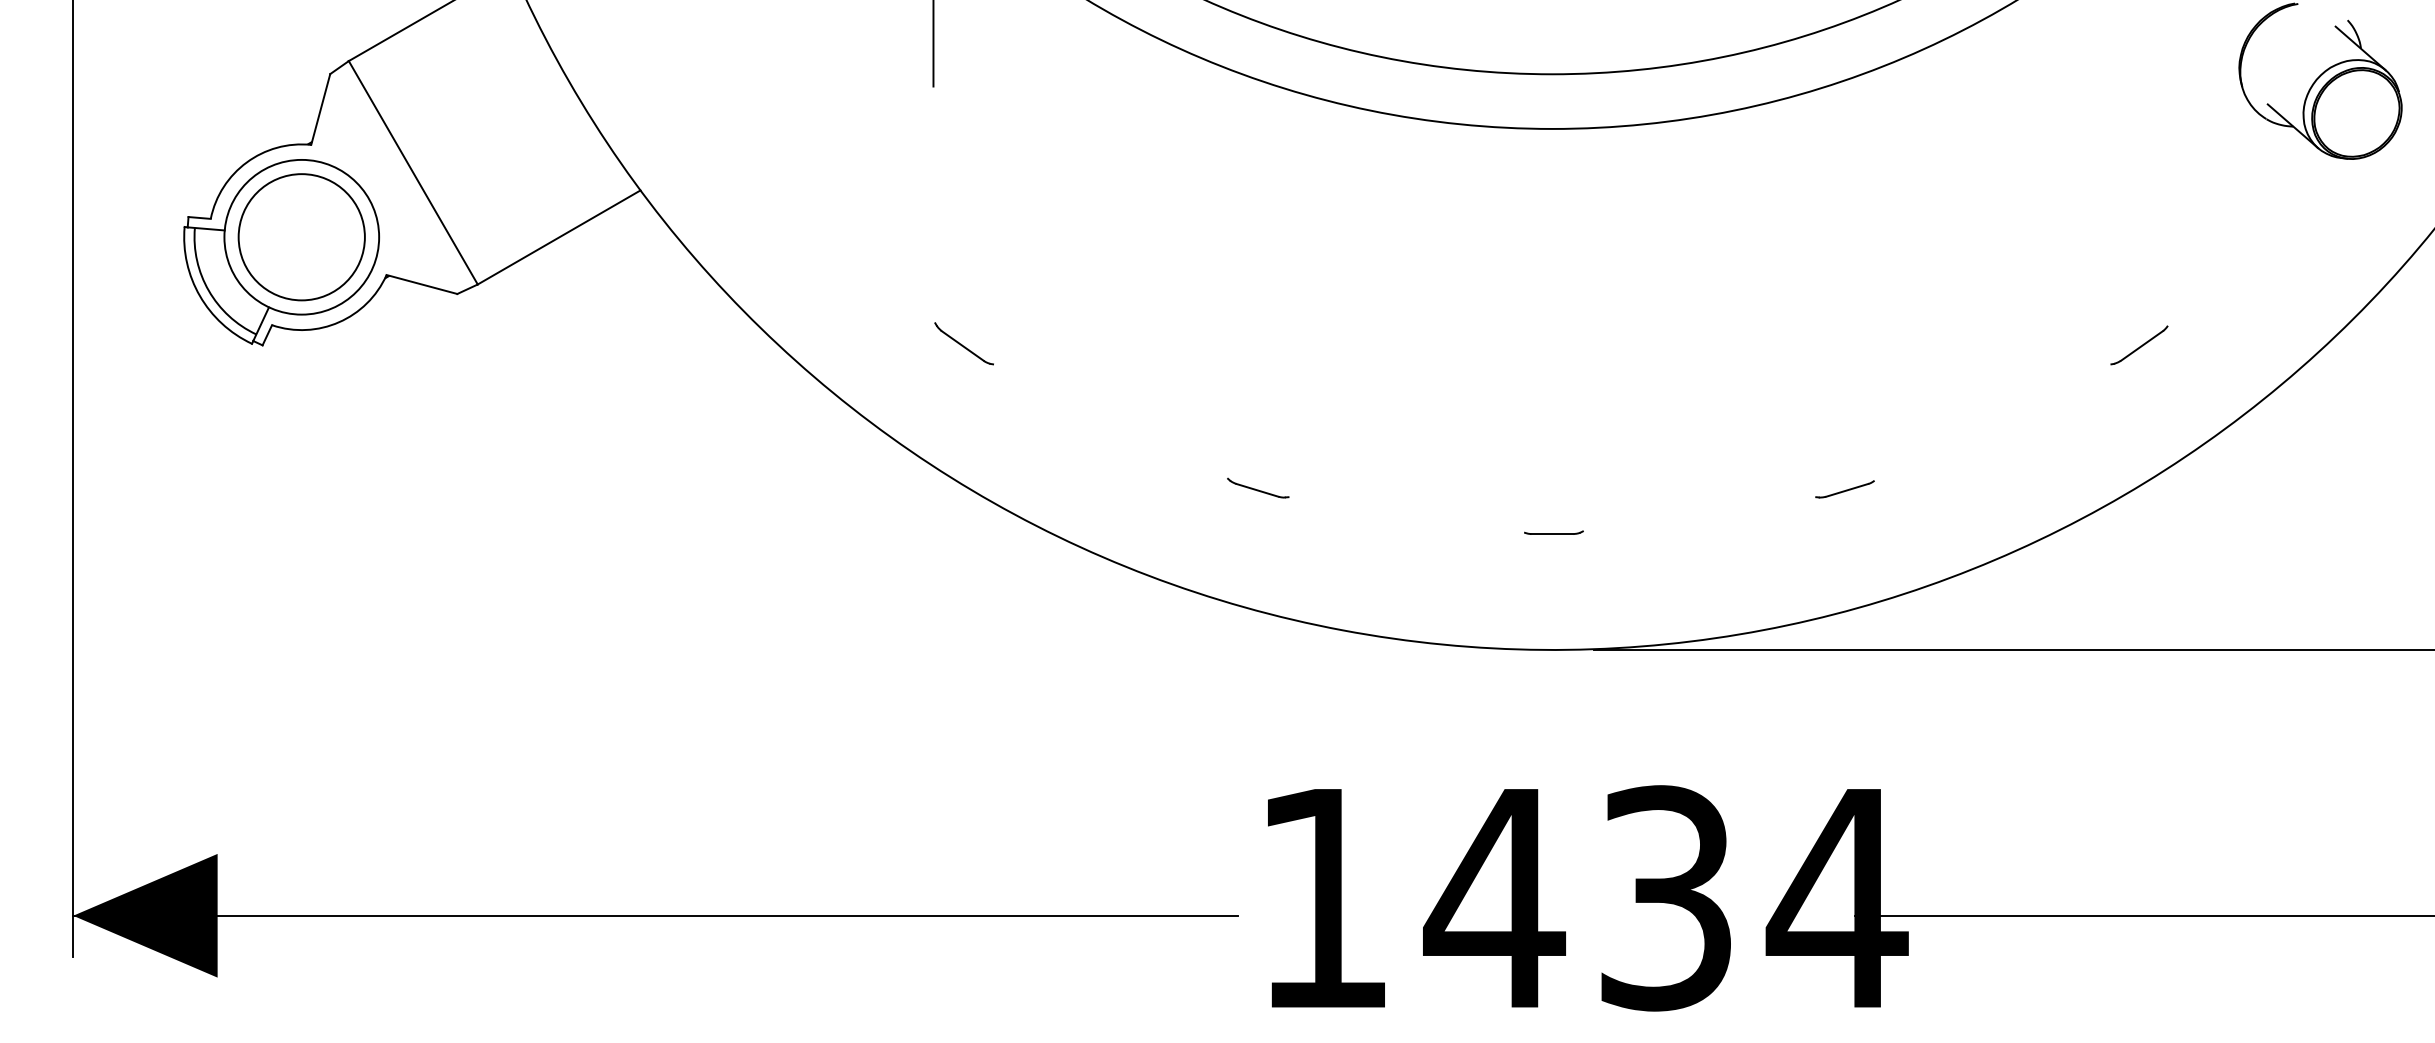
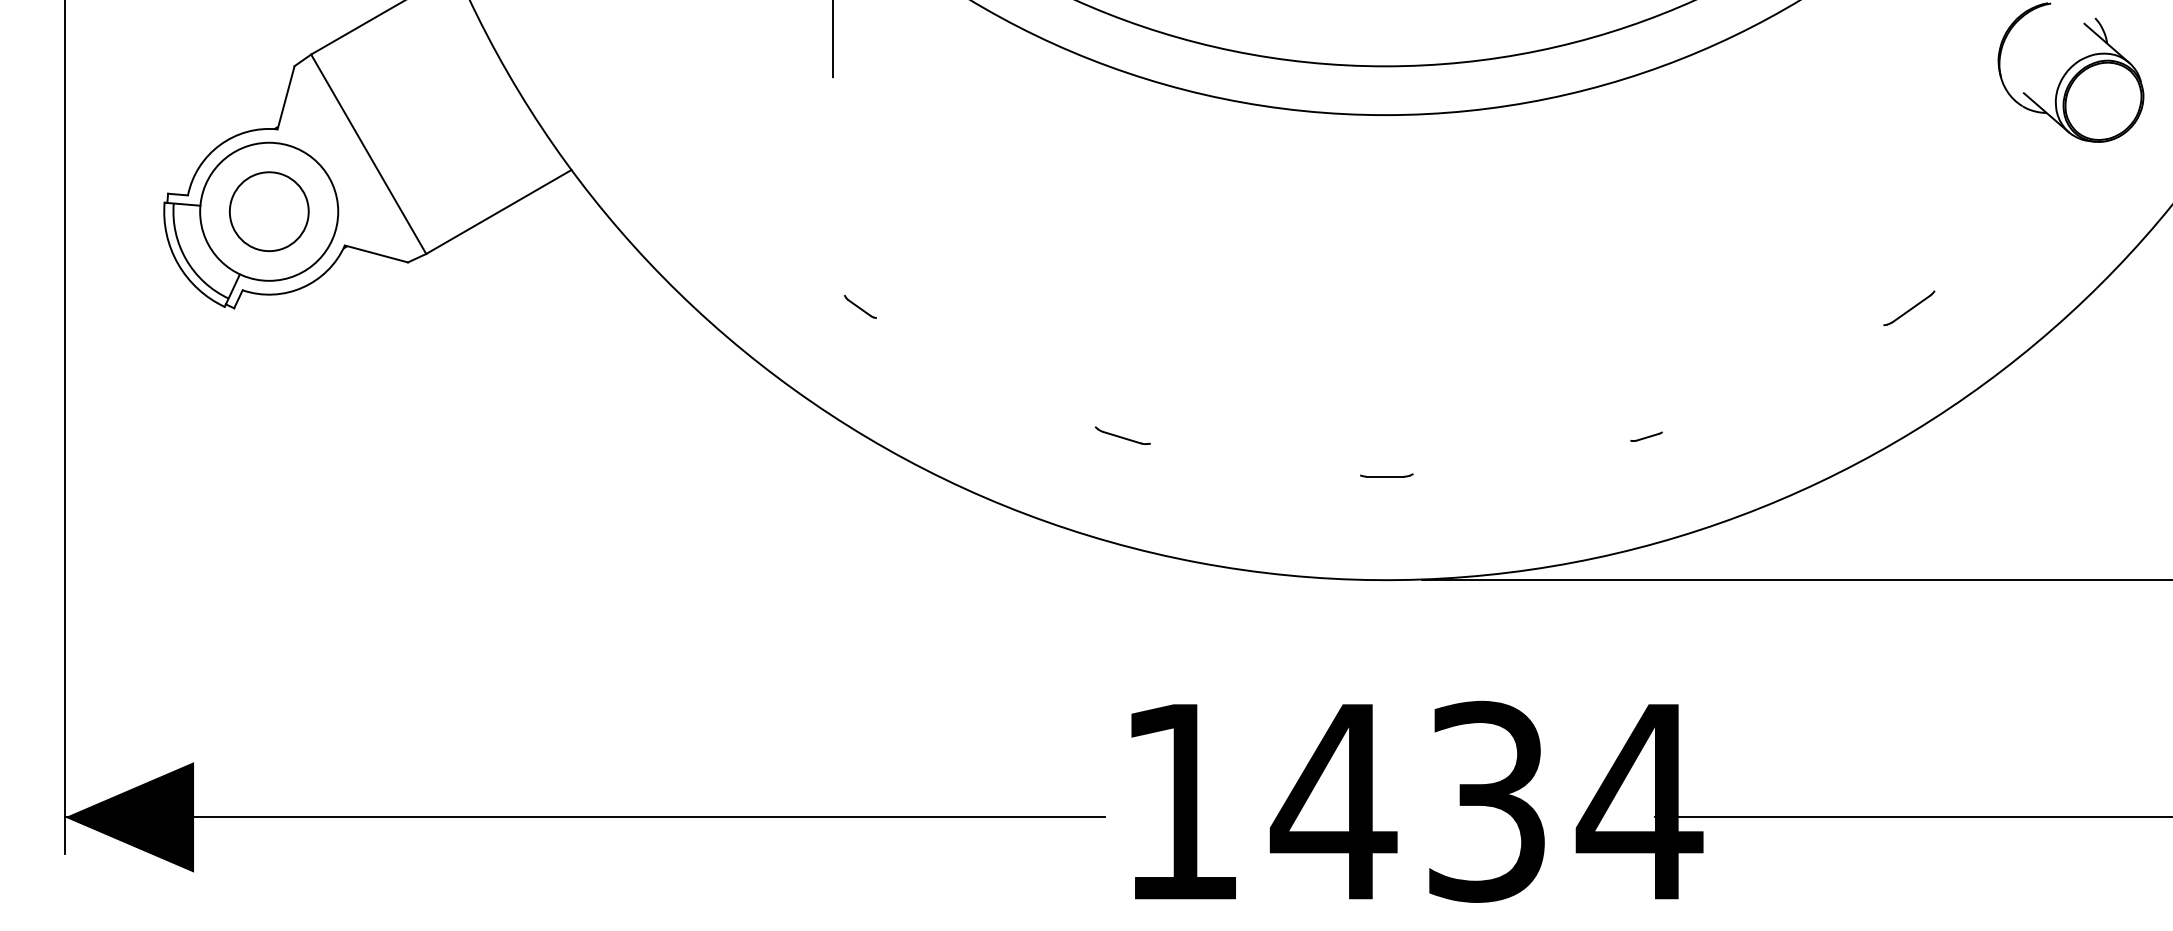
circle: (302, 236) -> (269, 211), size x0.7
part: (964, 343) -> (860, 306), size x0.6
part: (1844, 489) -> (1646, 436), size x0.6

